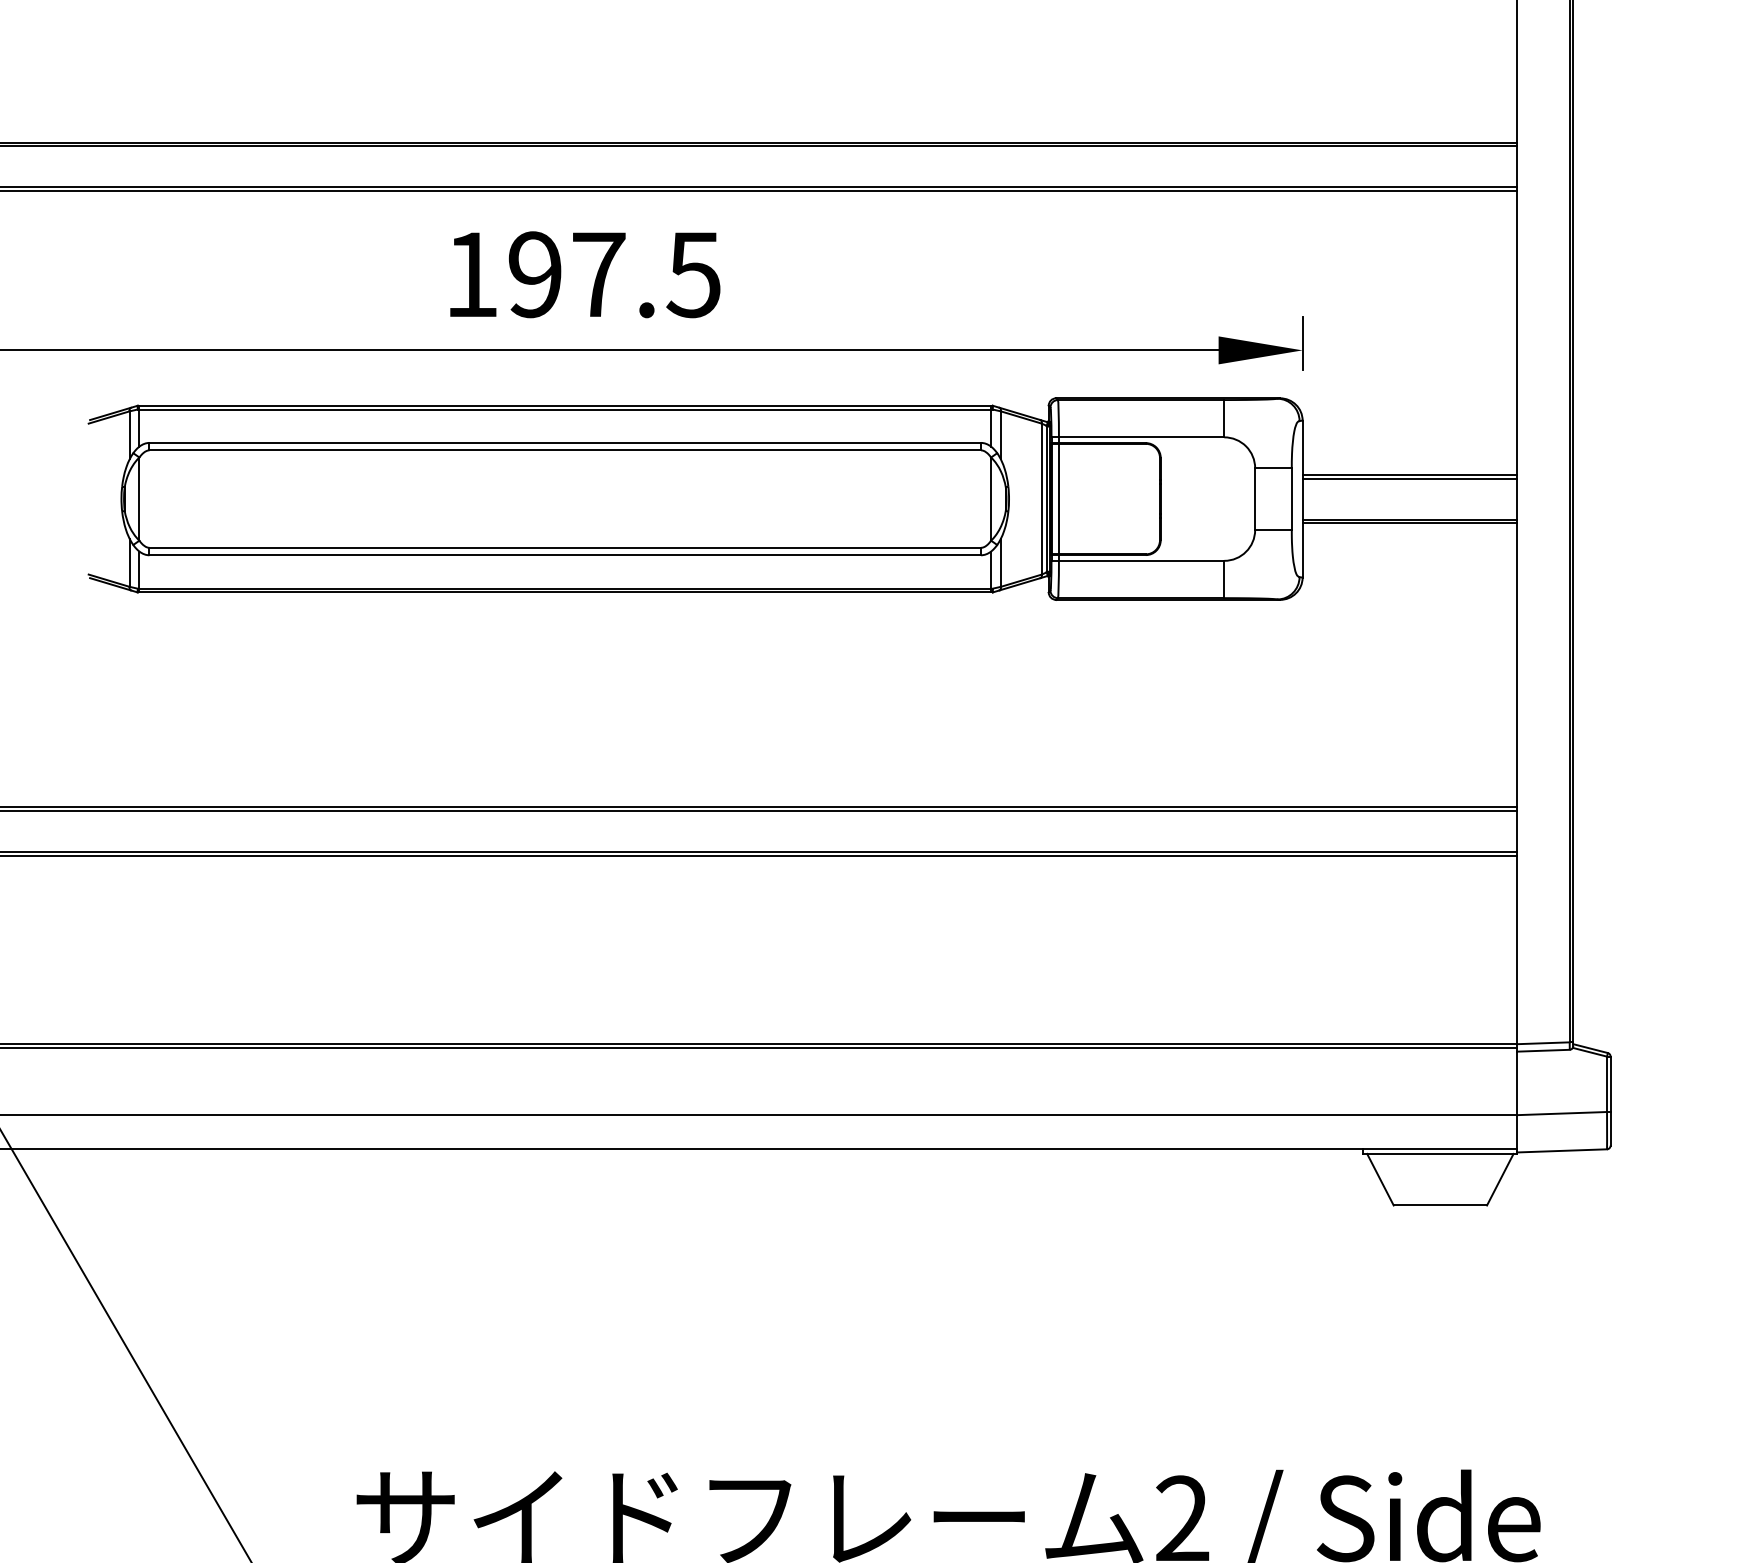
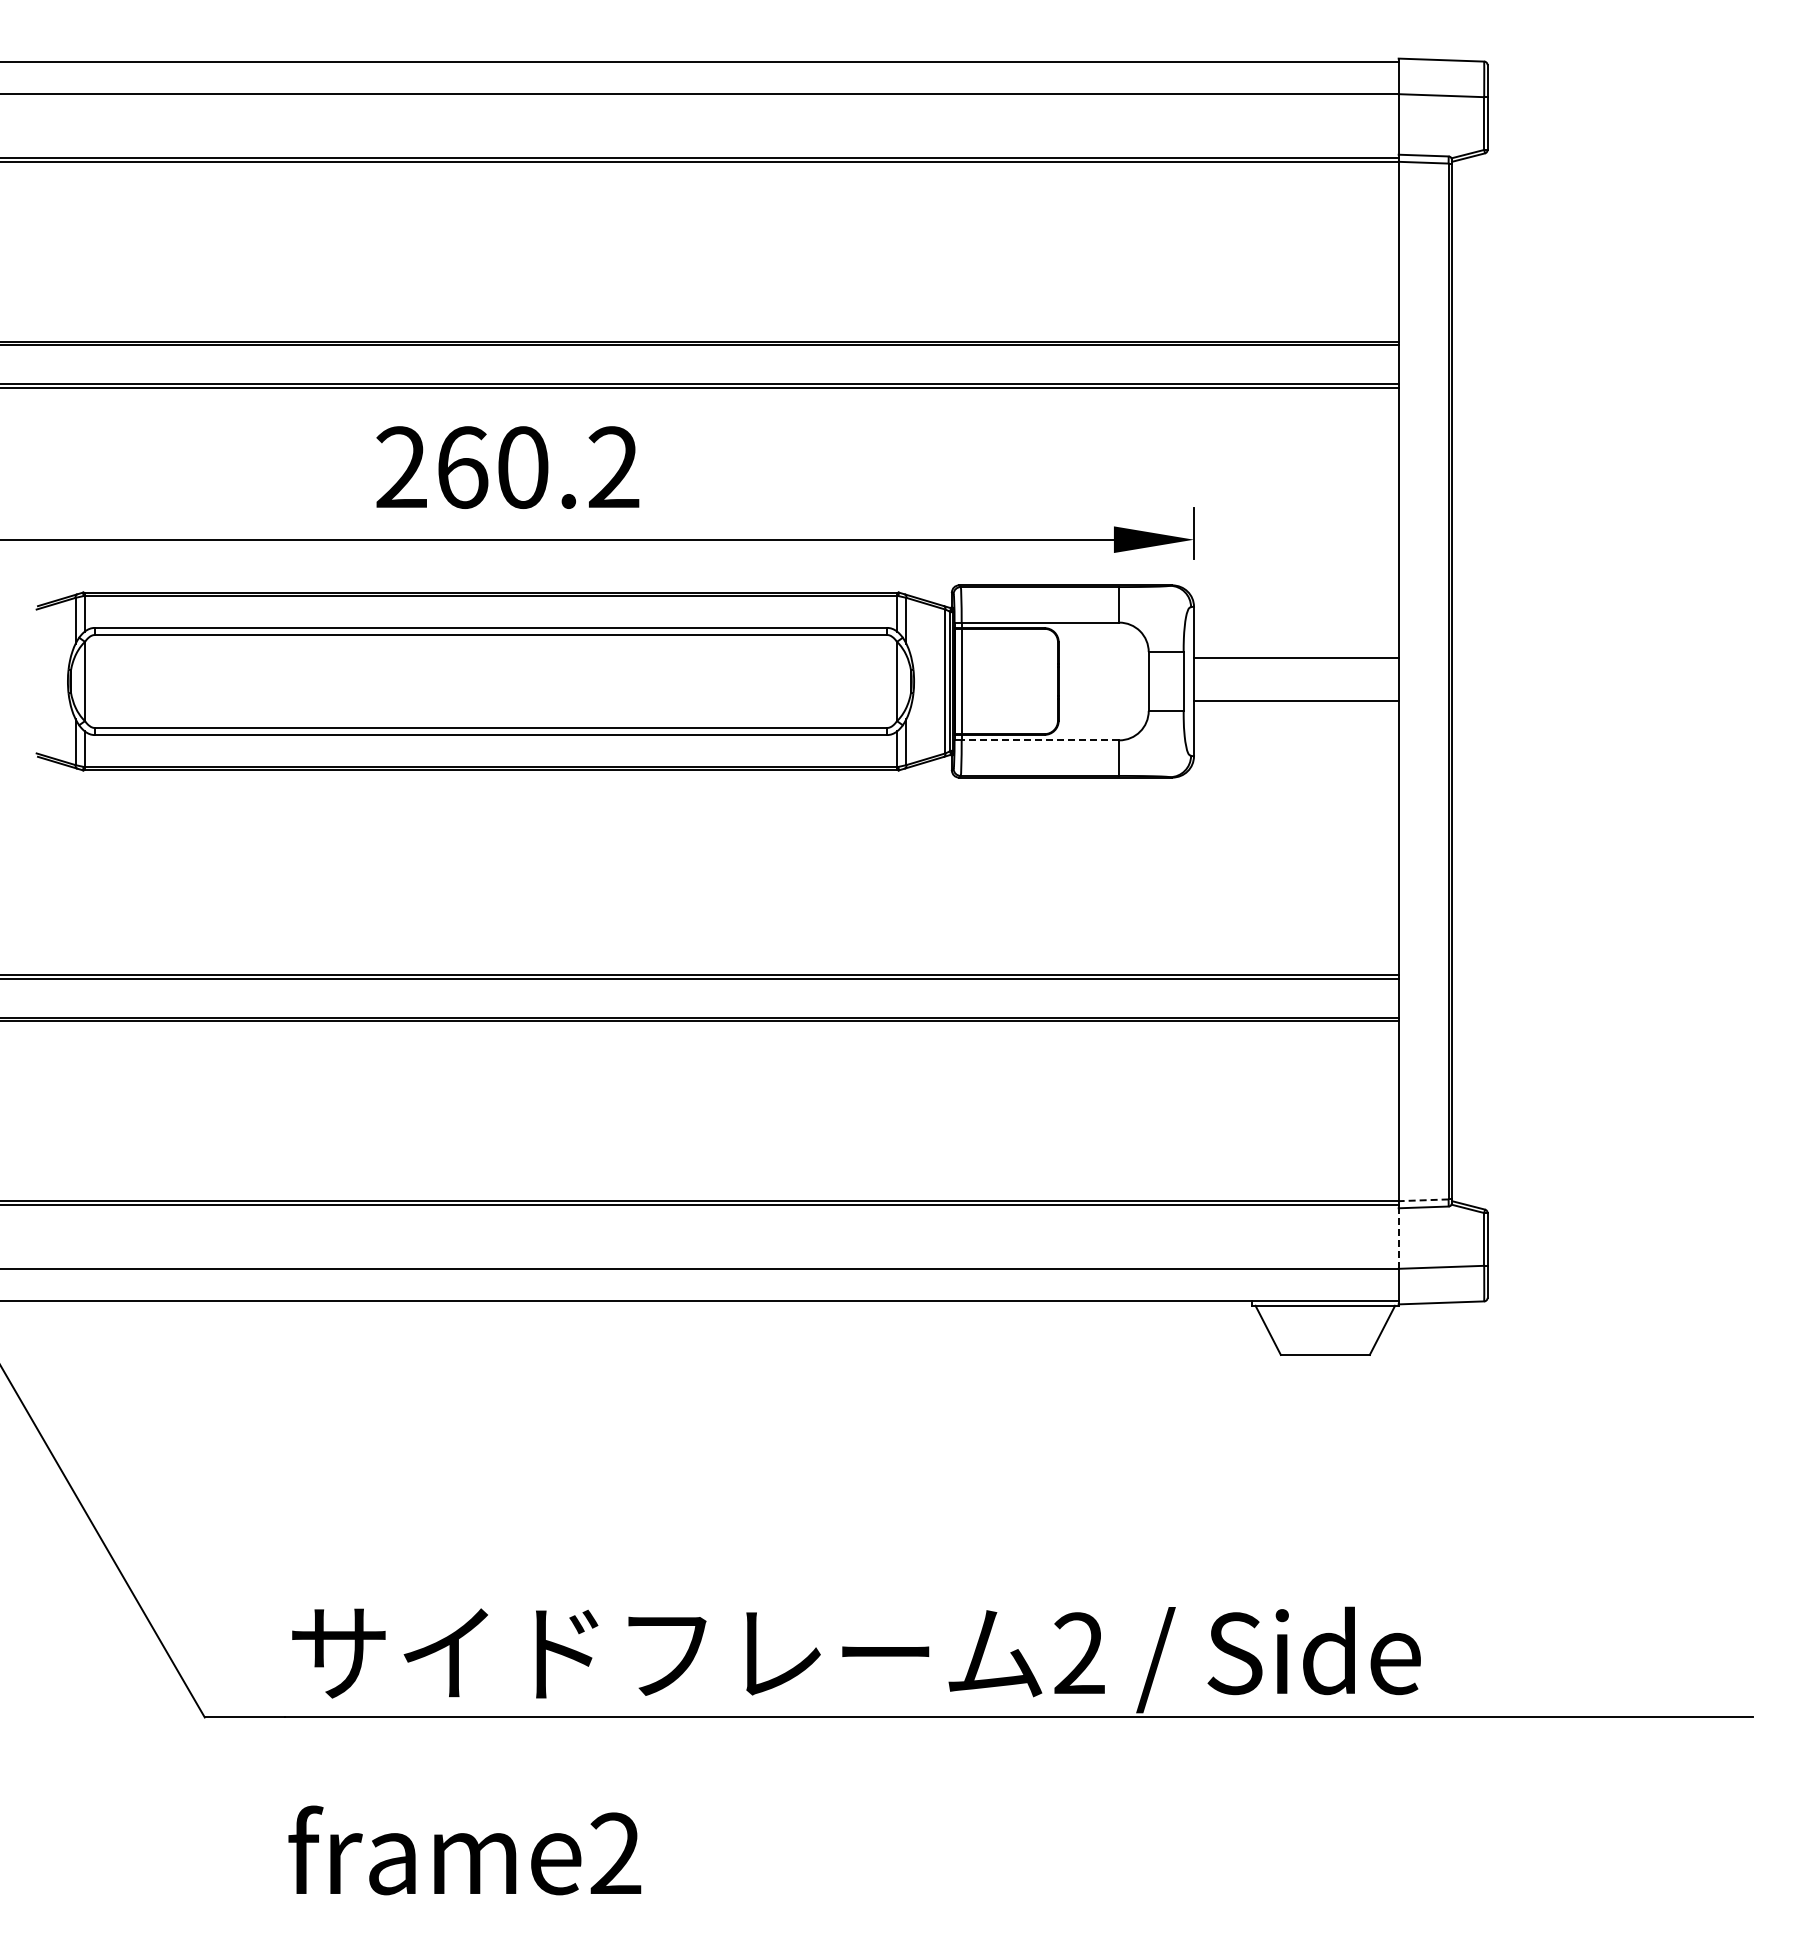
text: (582, 274) -> (507, 467), 197.5 -> 260.2
line: (1409, 478) -> (1295, 661), removed
line: (1409, 523) -> (1295, 704), removed
line: (1141, 560) -> (1040, 740), solid -> dashed
line: (1543, 1043) -> (1423, 1200), solid -> dashed
line: (1517, 1083) -> (1398, 1238), solid -> dashed

